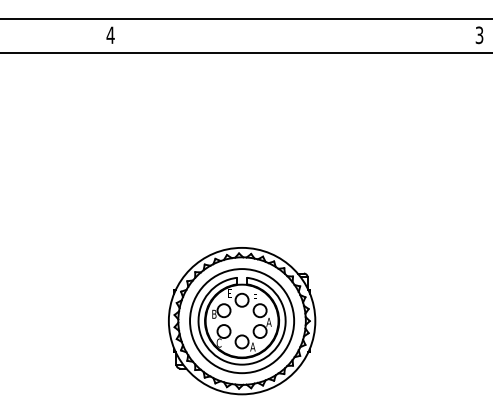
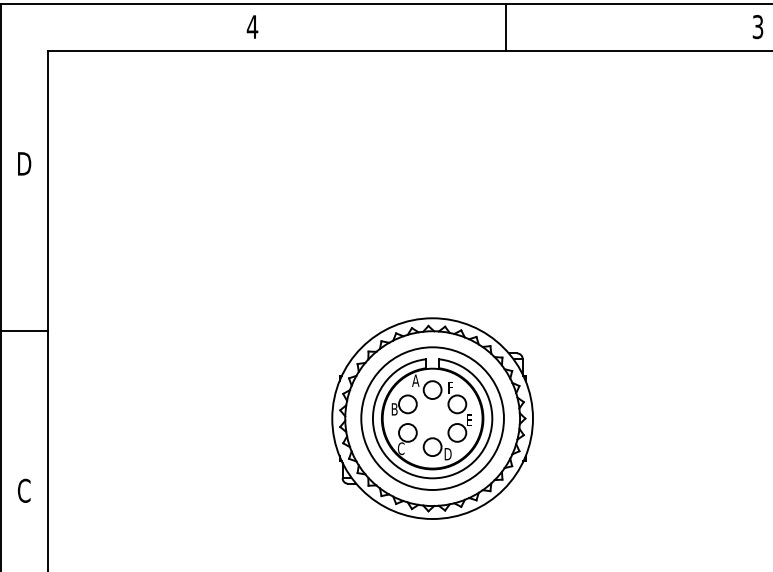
line: (295, 35) -> (506, 27), added
text: (229, 293) -> (415, 380), E -> A
text: (268, 322) -> (469, 420), A -> E
text: (252, 347) -> (447, 454), A -> D

